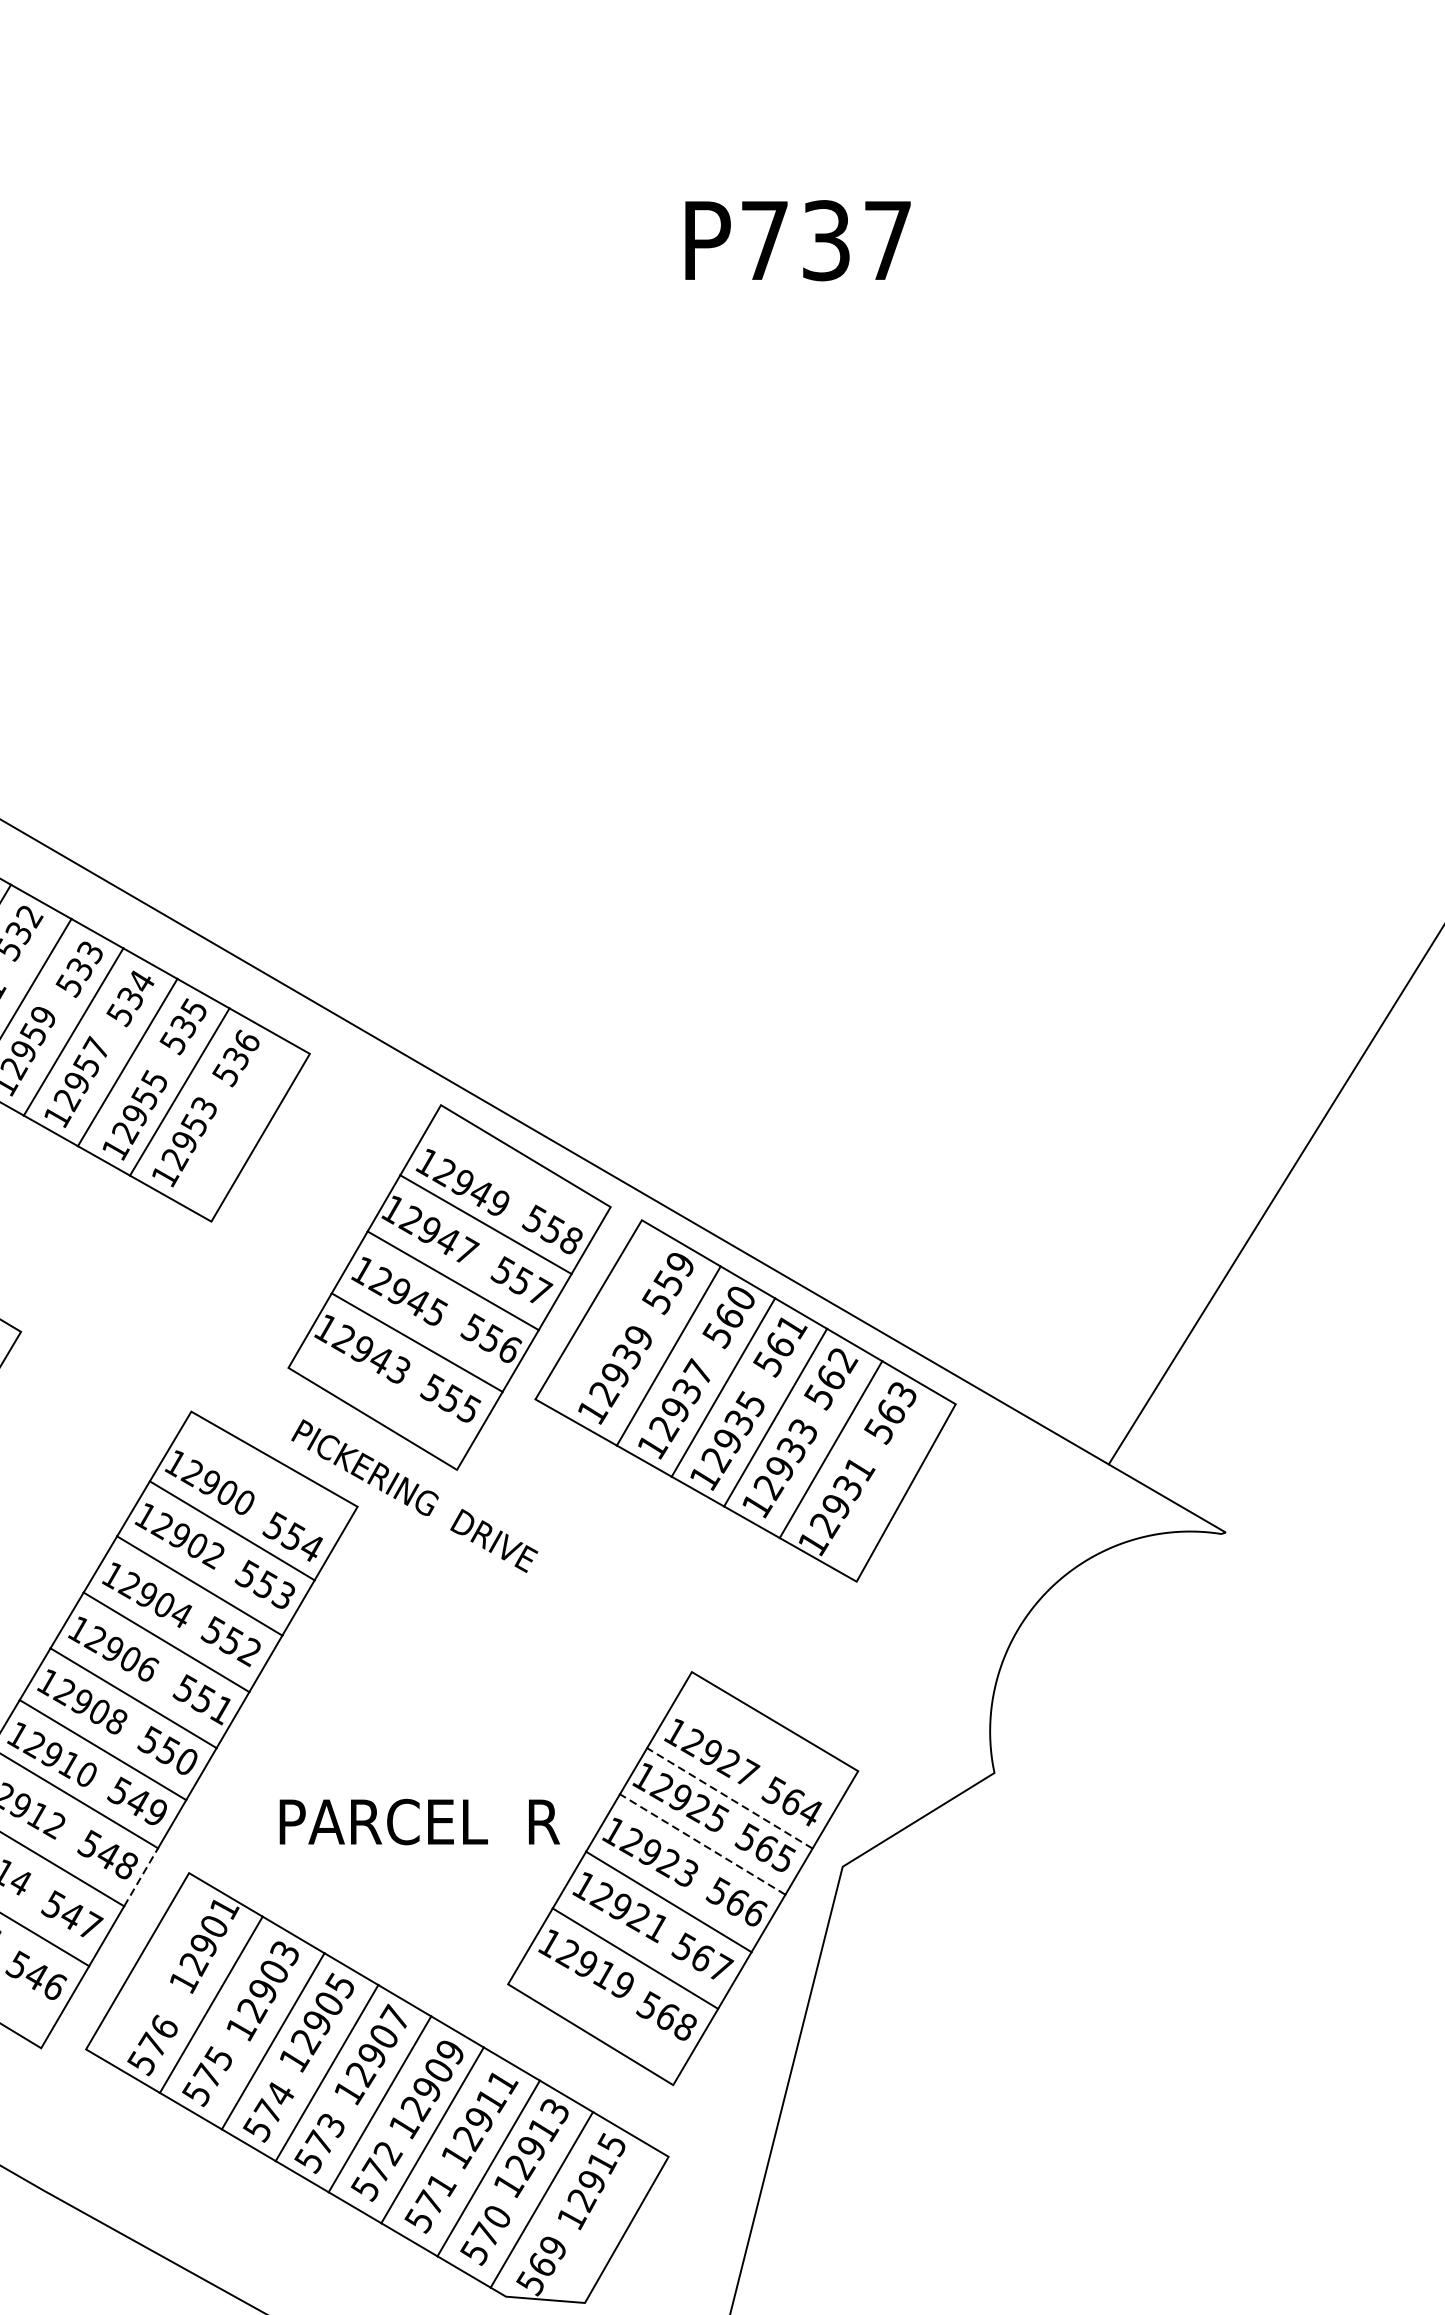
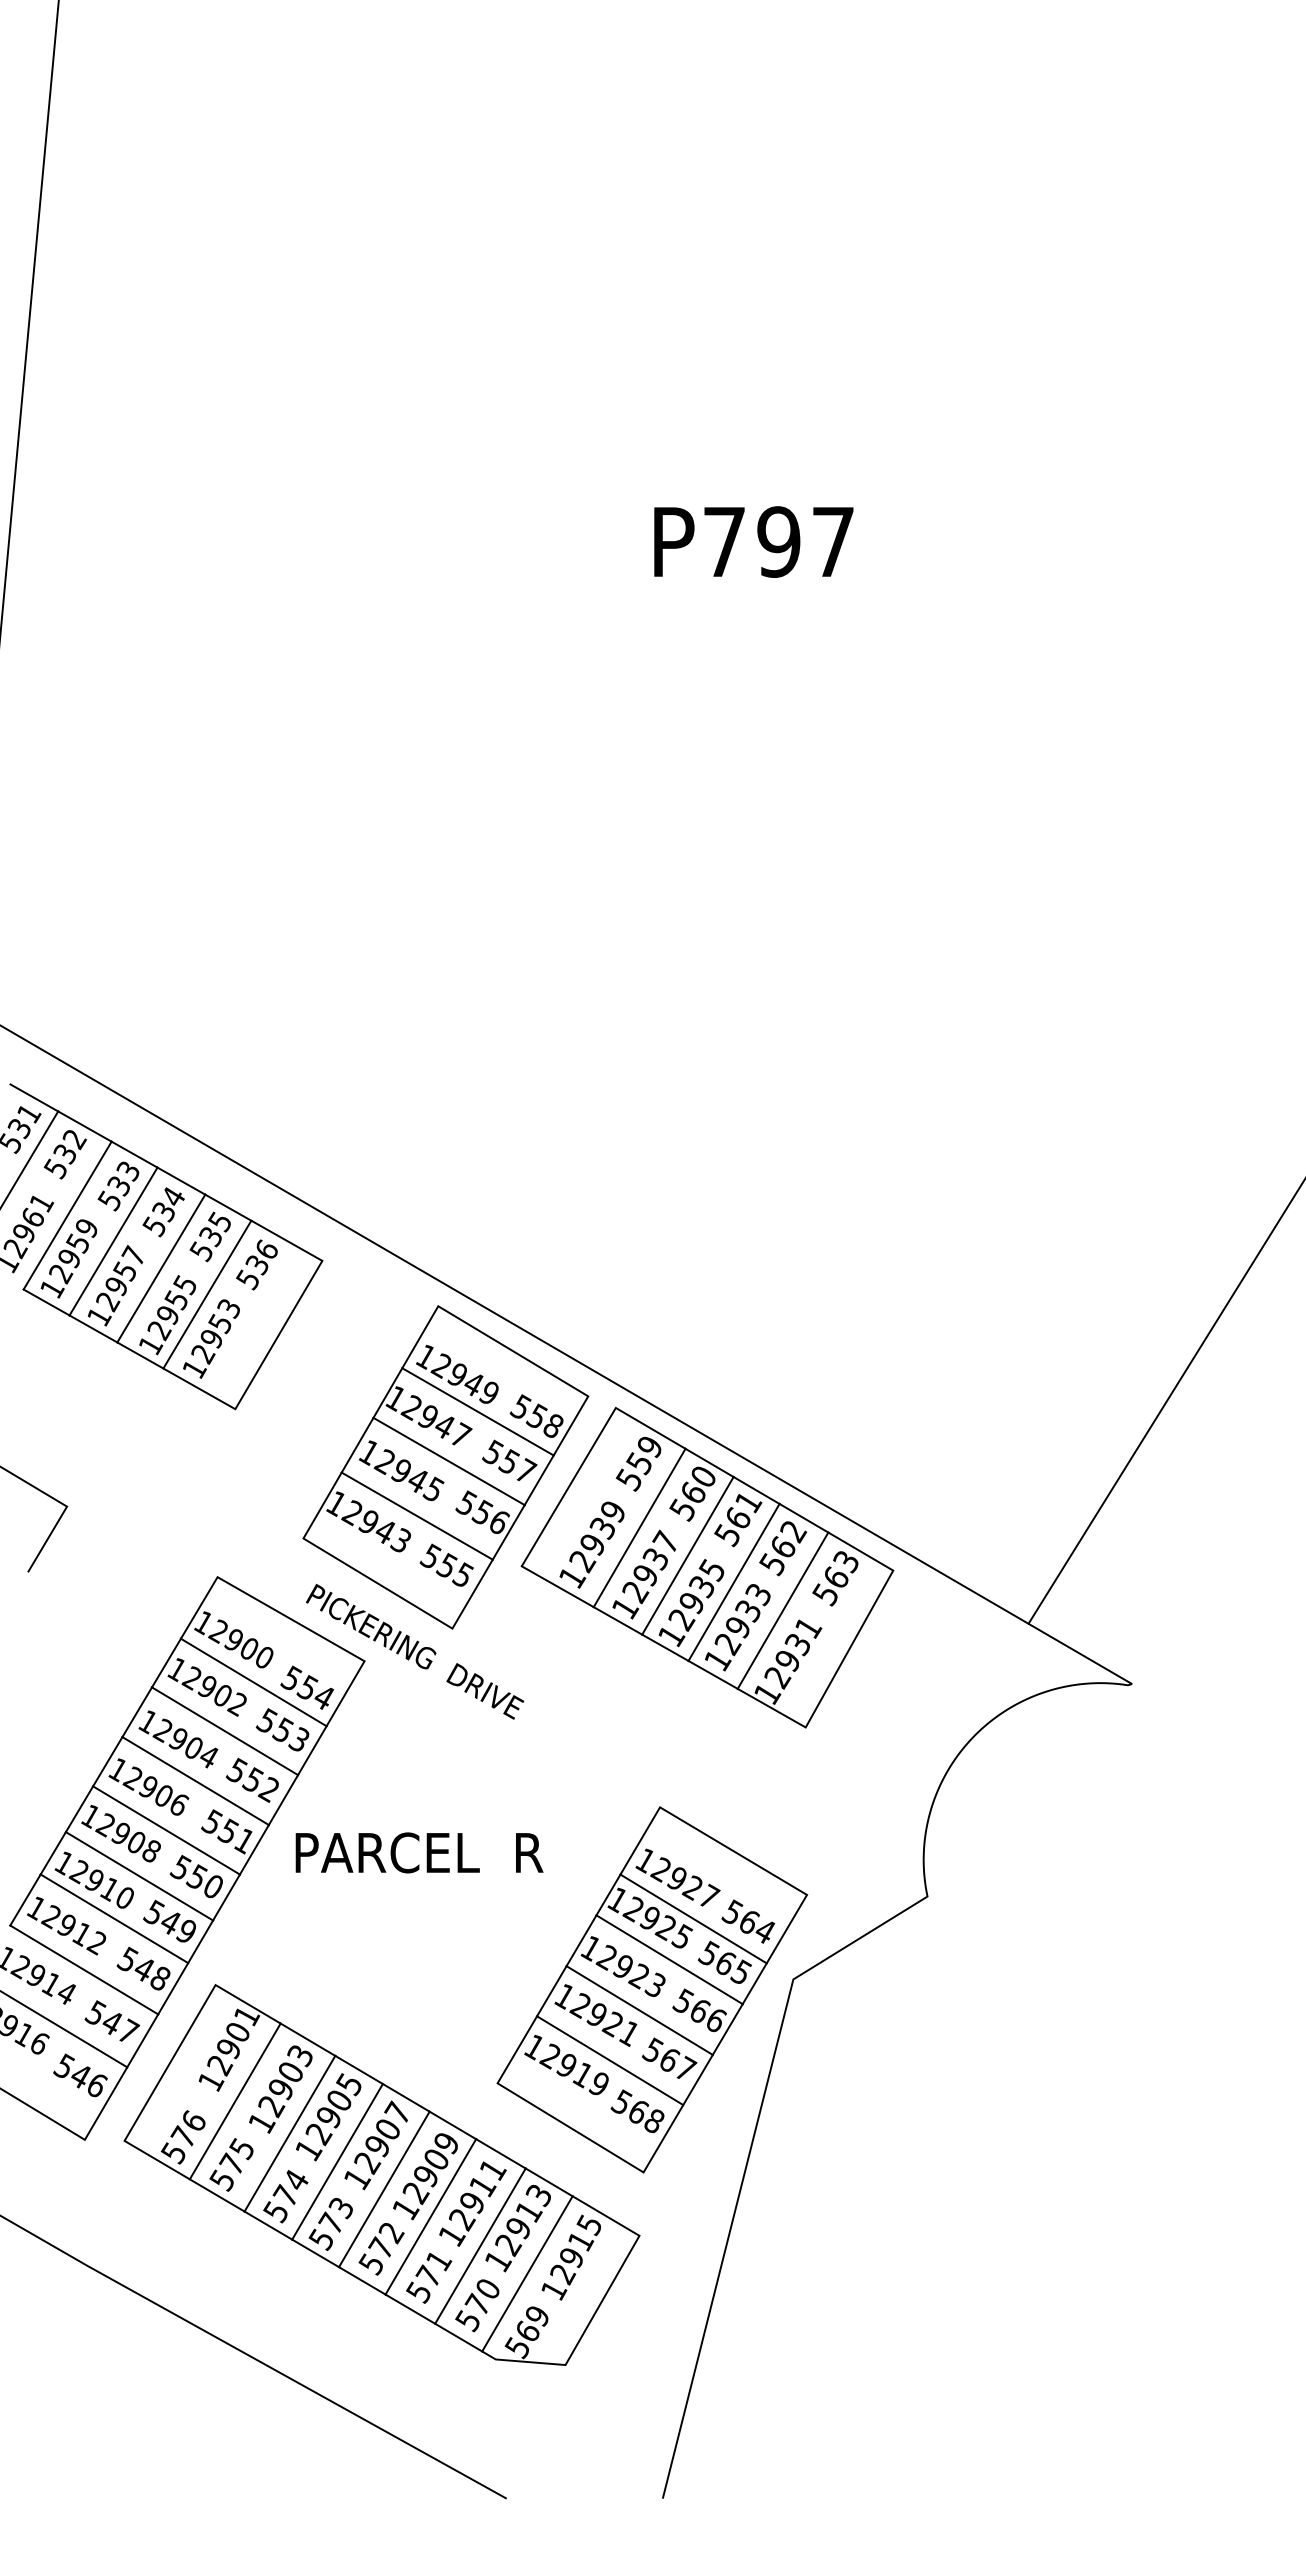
text: (825, 240) -> (778, 541), P737 -> P797
line: (729, 1797) -> (693, 1918), dashed -> solid
text: (419, 1821) -> (419, 1852), moved
line: (702, 1844) -> (669, 1959), dashed -> solid
line: (141, 1877) -> (173, 1988), dashed -> solid

